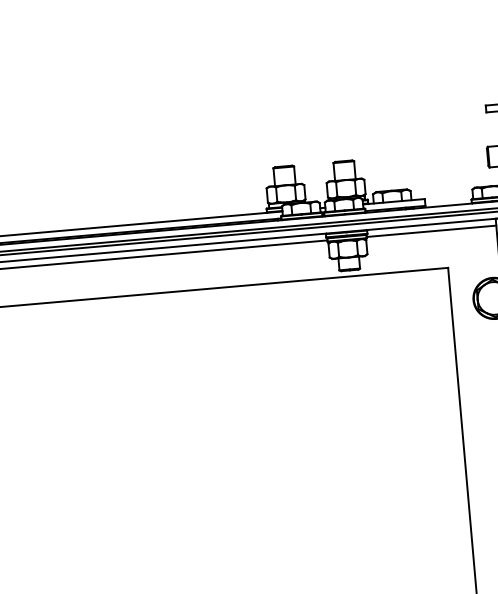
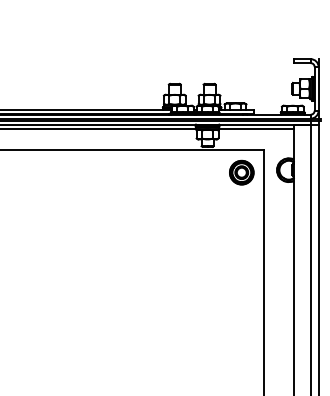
part: (412, 309) -> (241, 172), added

